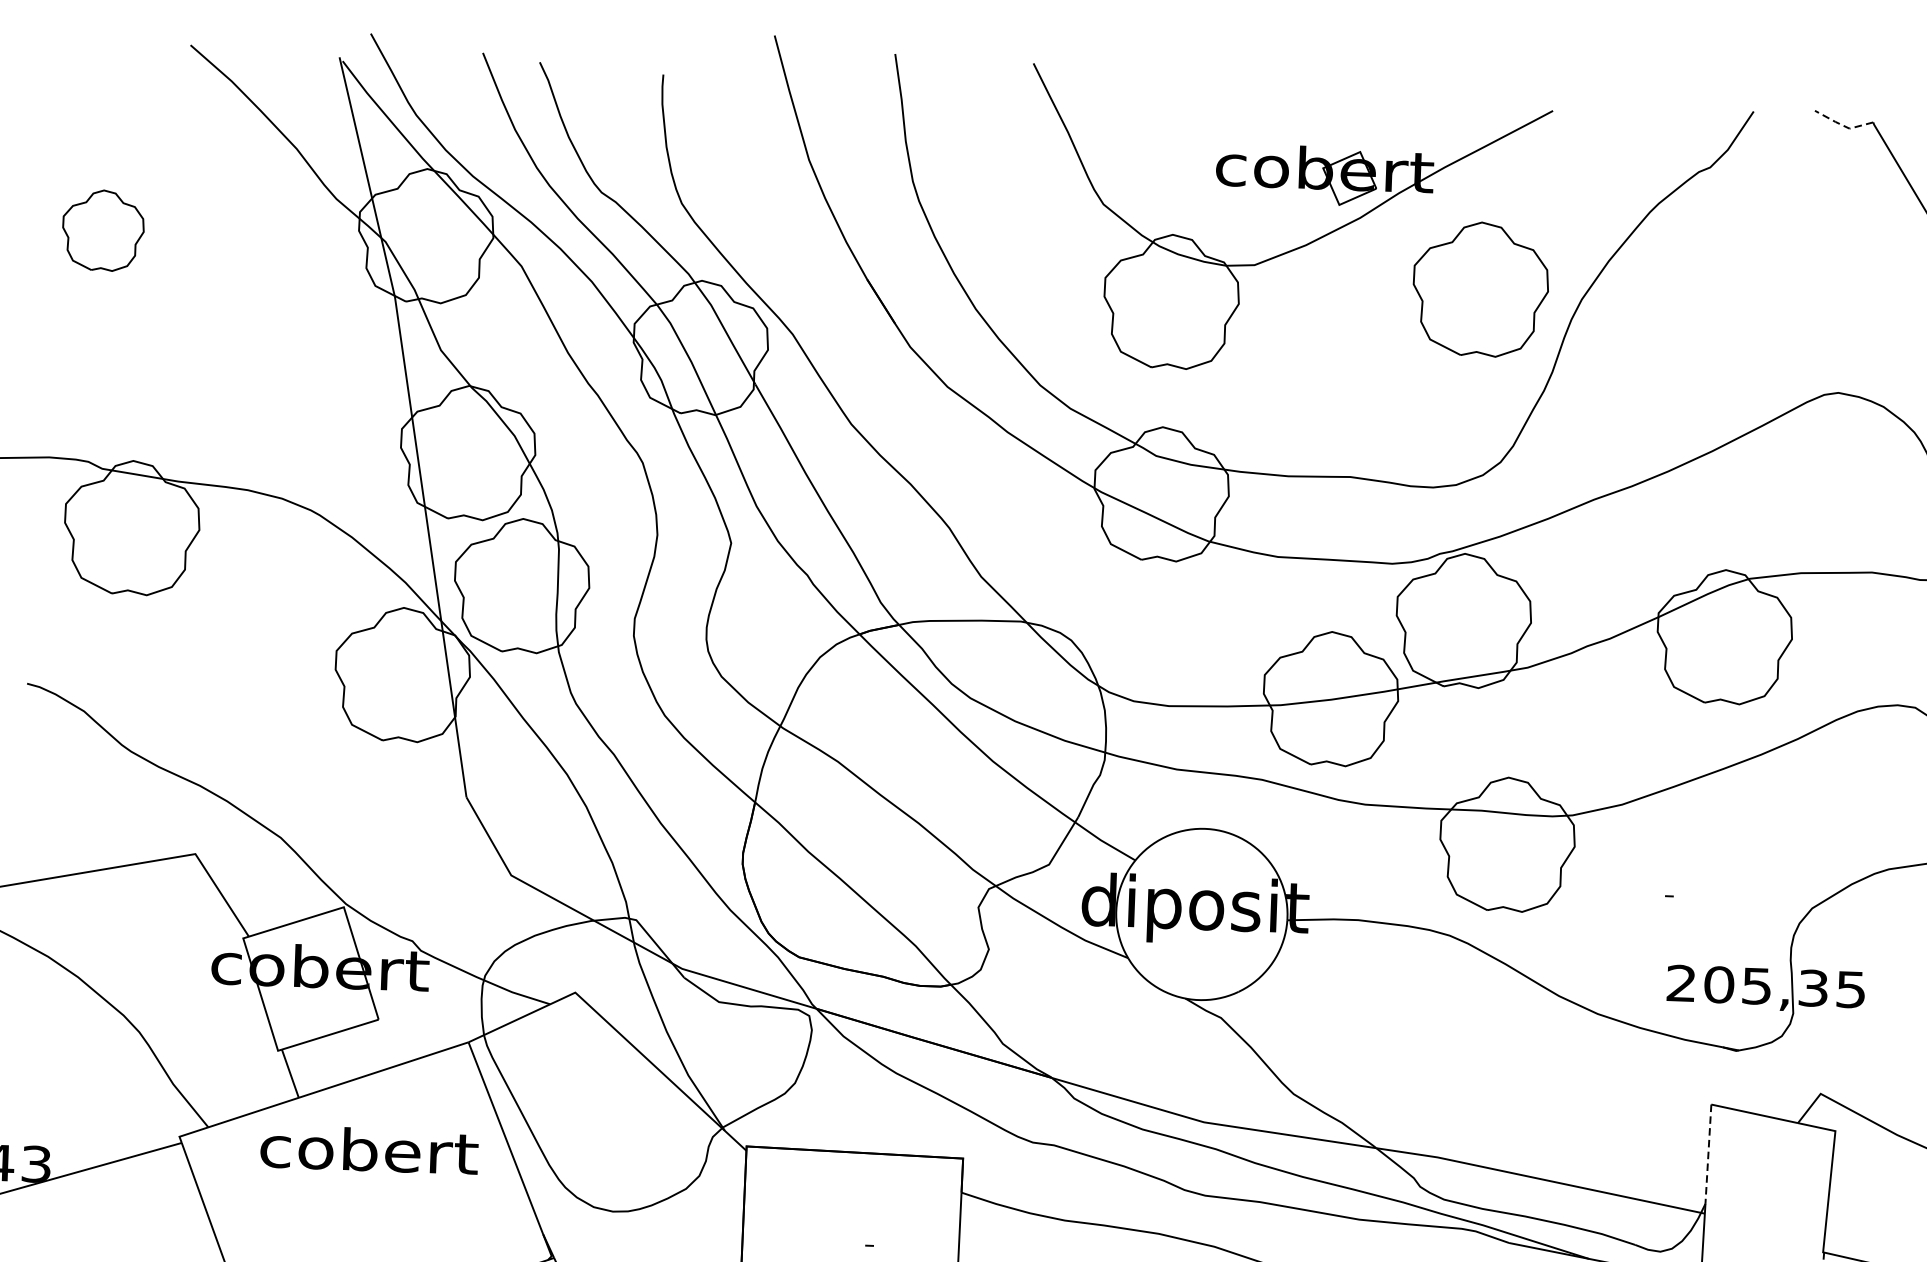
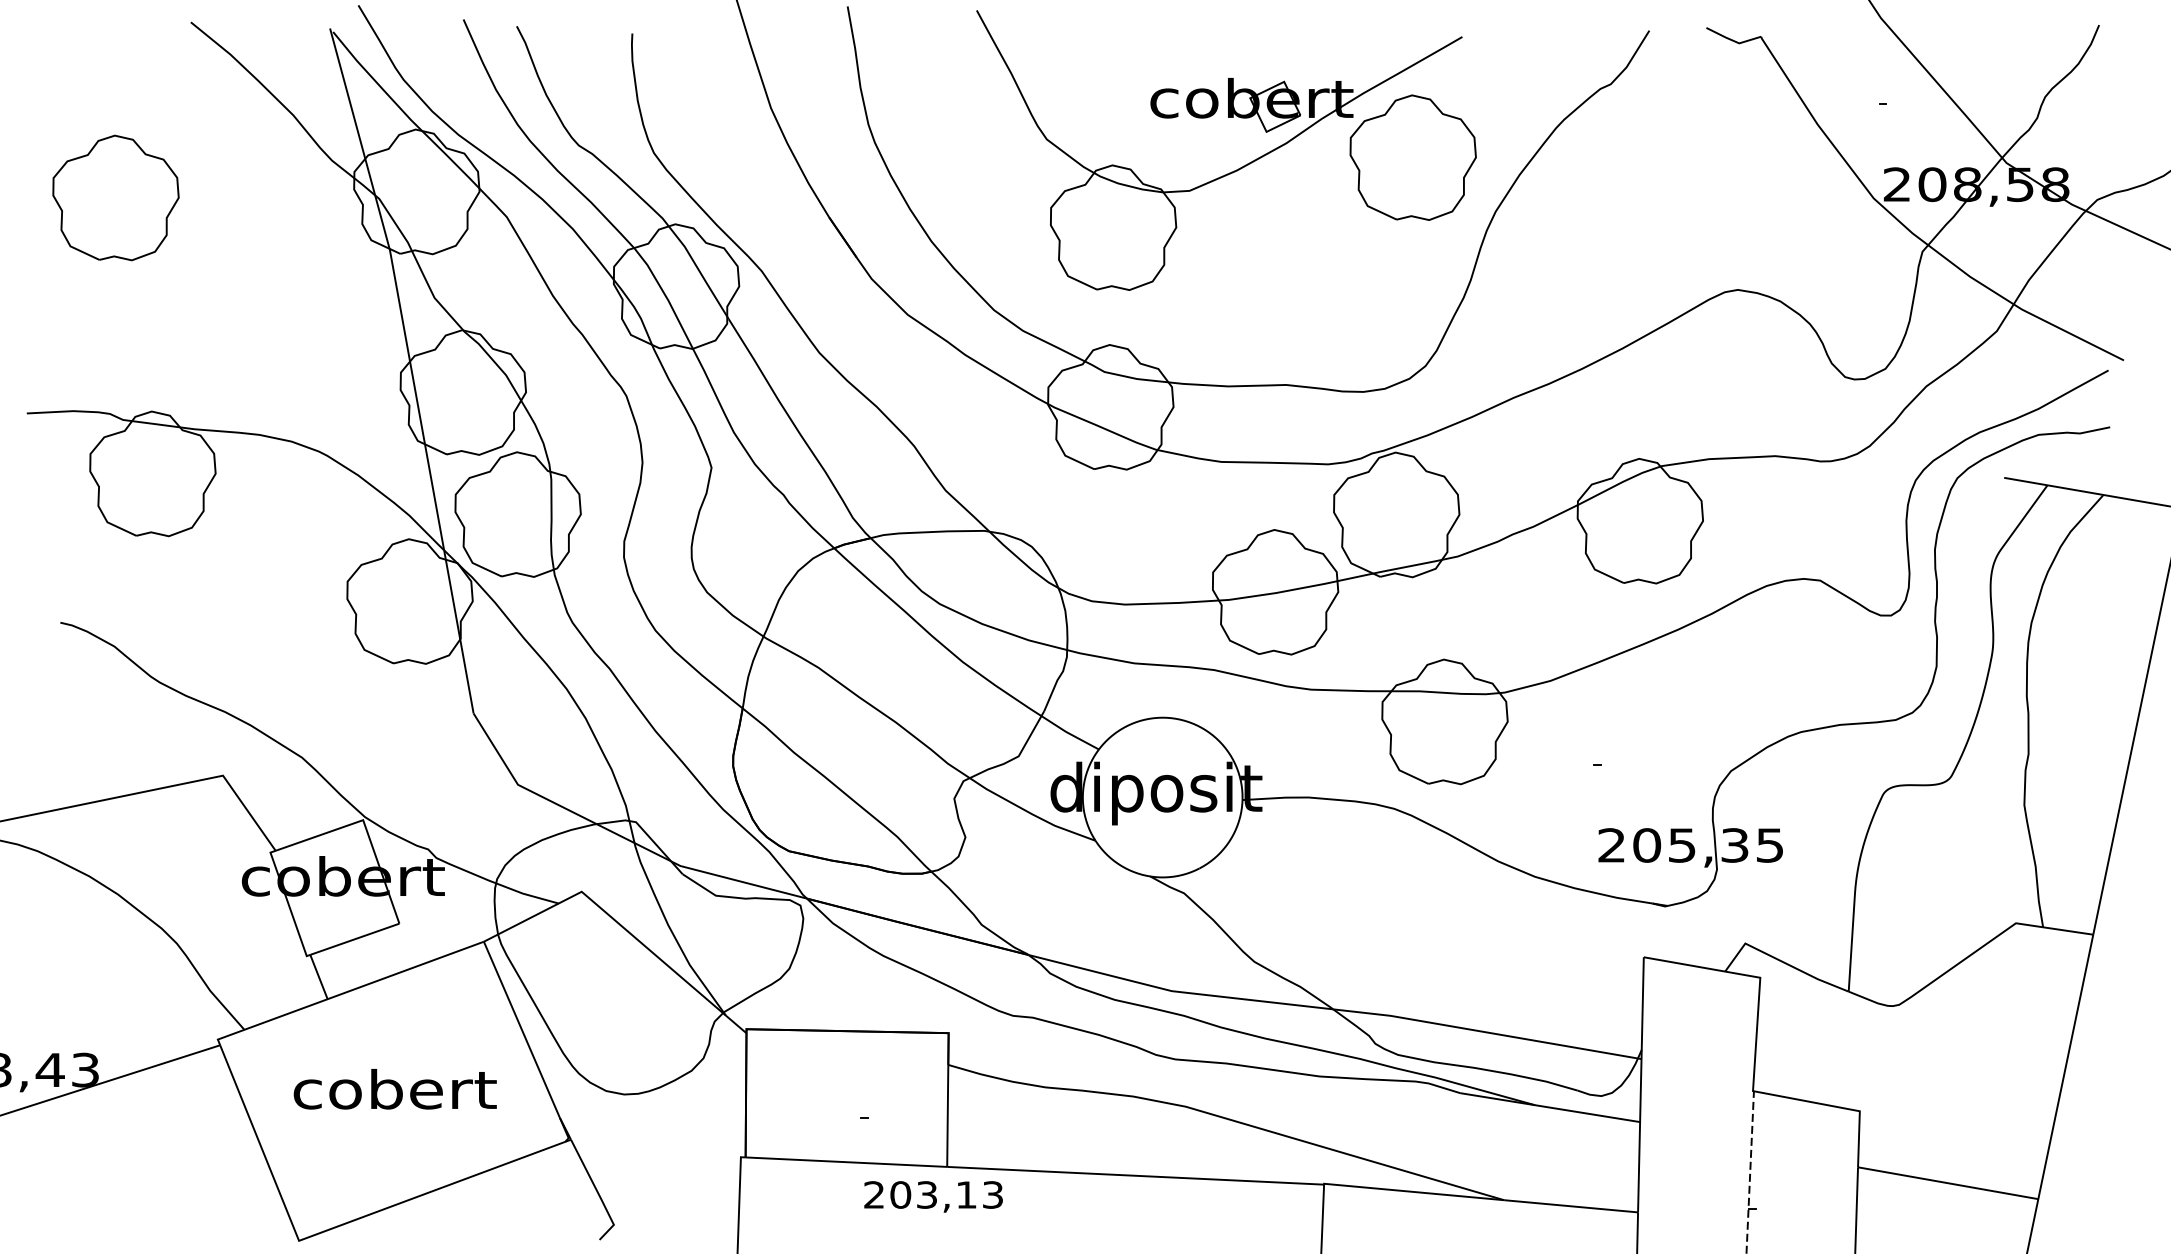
line: (1843, 125) -> (1733, 40), dashed -> solid
part: (102, 230) -> (115, 197), size x1.67
part: (1480, 289) -> (1412, 157), moved
text: (368, 1150) -> (394, 1089), moved
line: (1708, 1155) -> (1642, 1004), dashed -> solid

